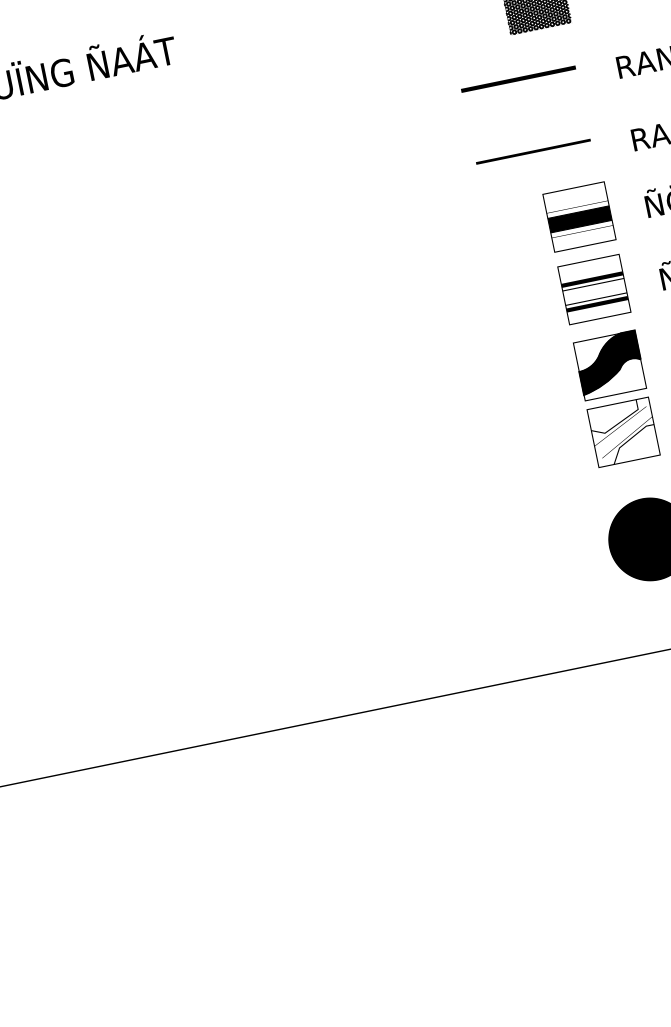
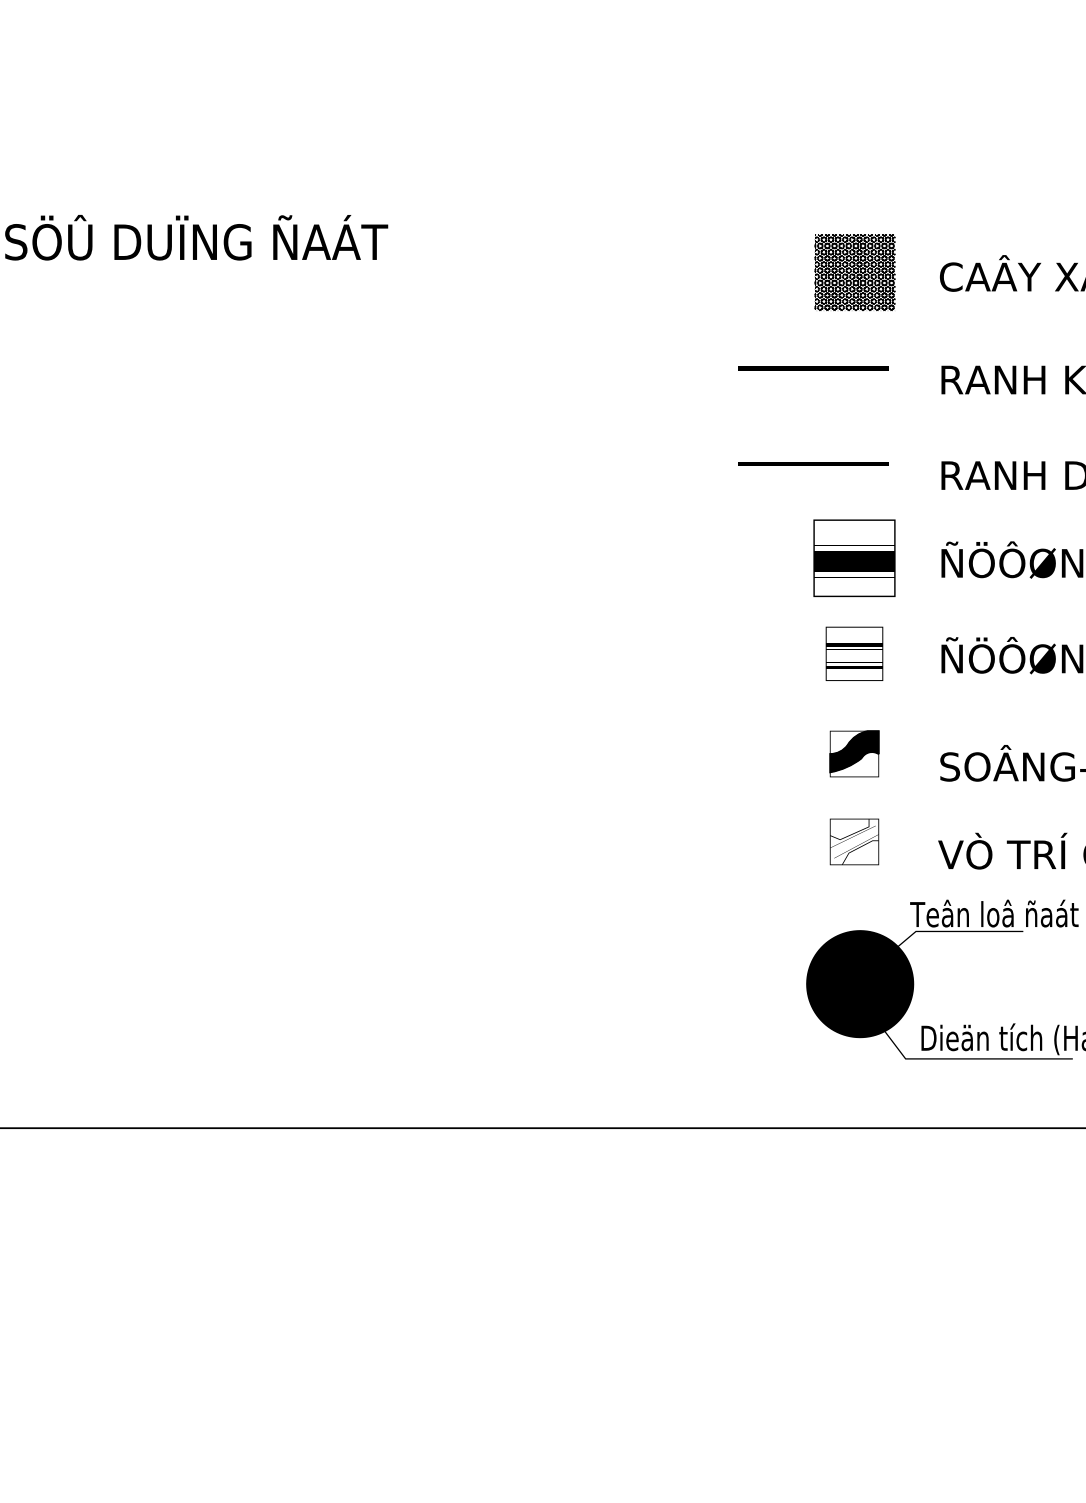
part: (594, 289) -> (854, 653), size x0.7
part: (609, 365) -> (854, 753), size x0.6
part: (623, 432) -> (854, 841), size x0.6

